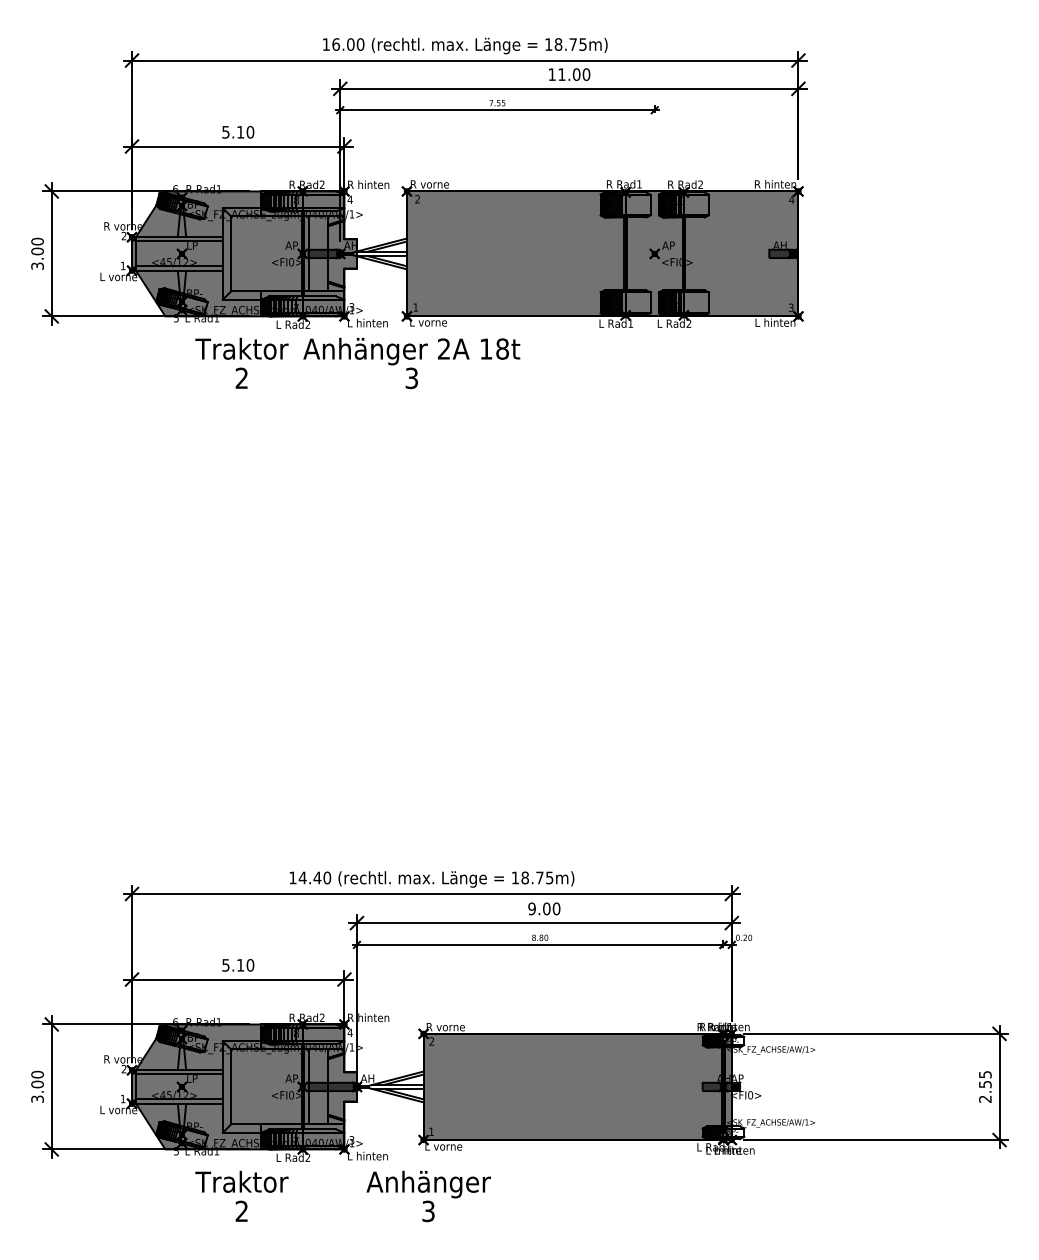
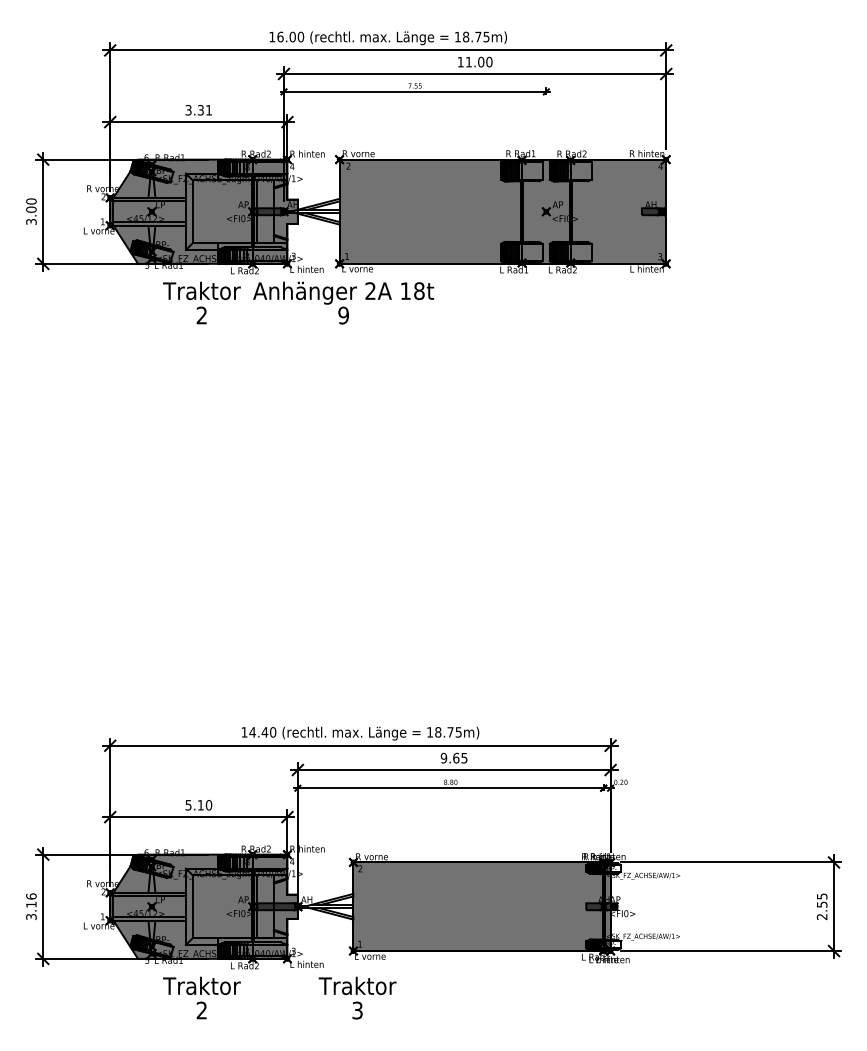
text: (238, 131) -> (199, 109), 5.10 -> 3.31
text: (411, 377) -> (343, 314), 3 -> 9
text: (551, 908) -> (460, 757), 9.00 -> 9.65
text: (37, 1079) -> (31, 900), 3.00 -> 3.16
text: (428, 1184) -> (357, 988), Anhänger -> Traktor

